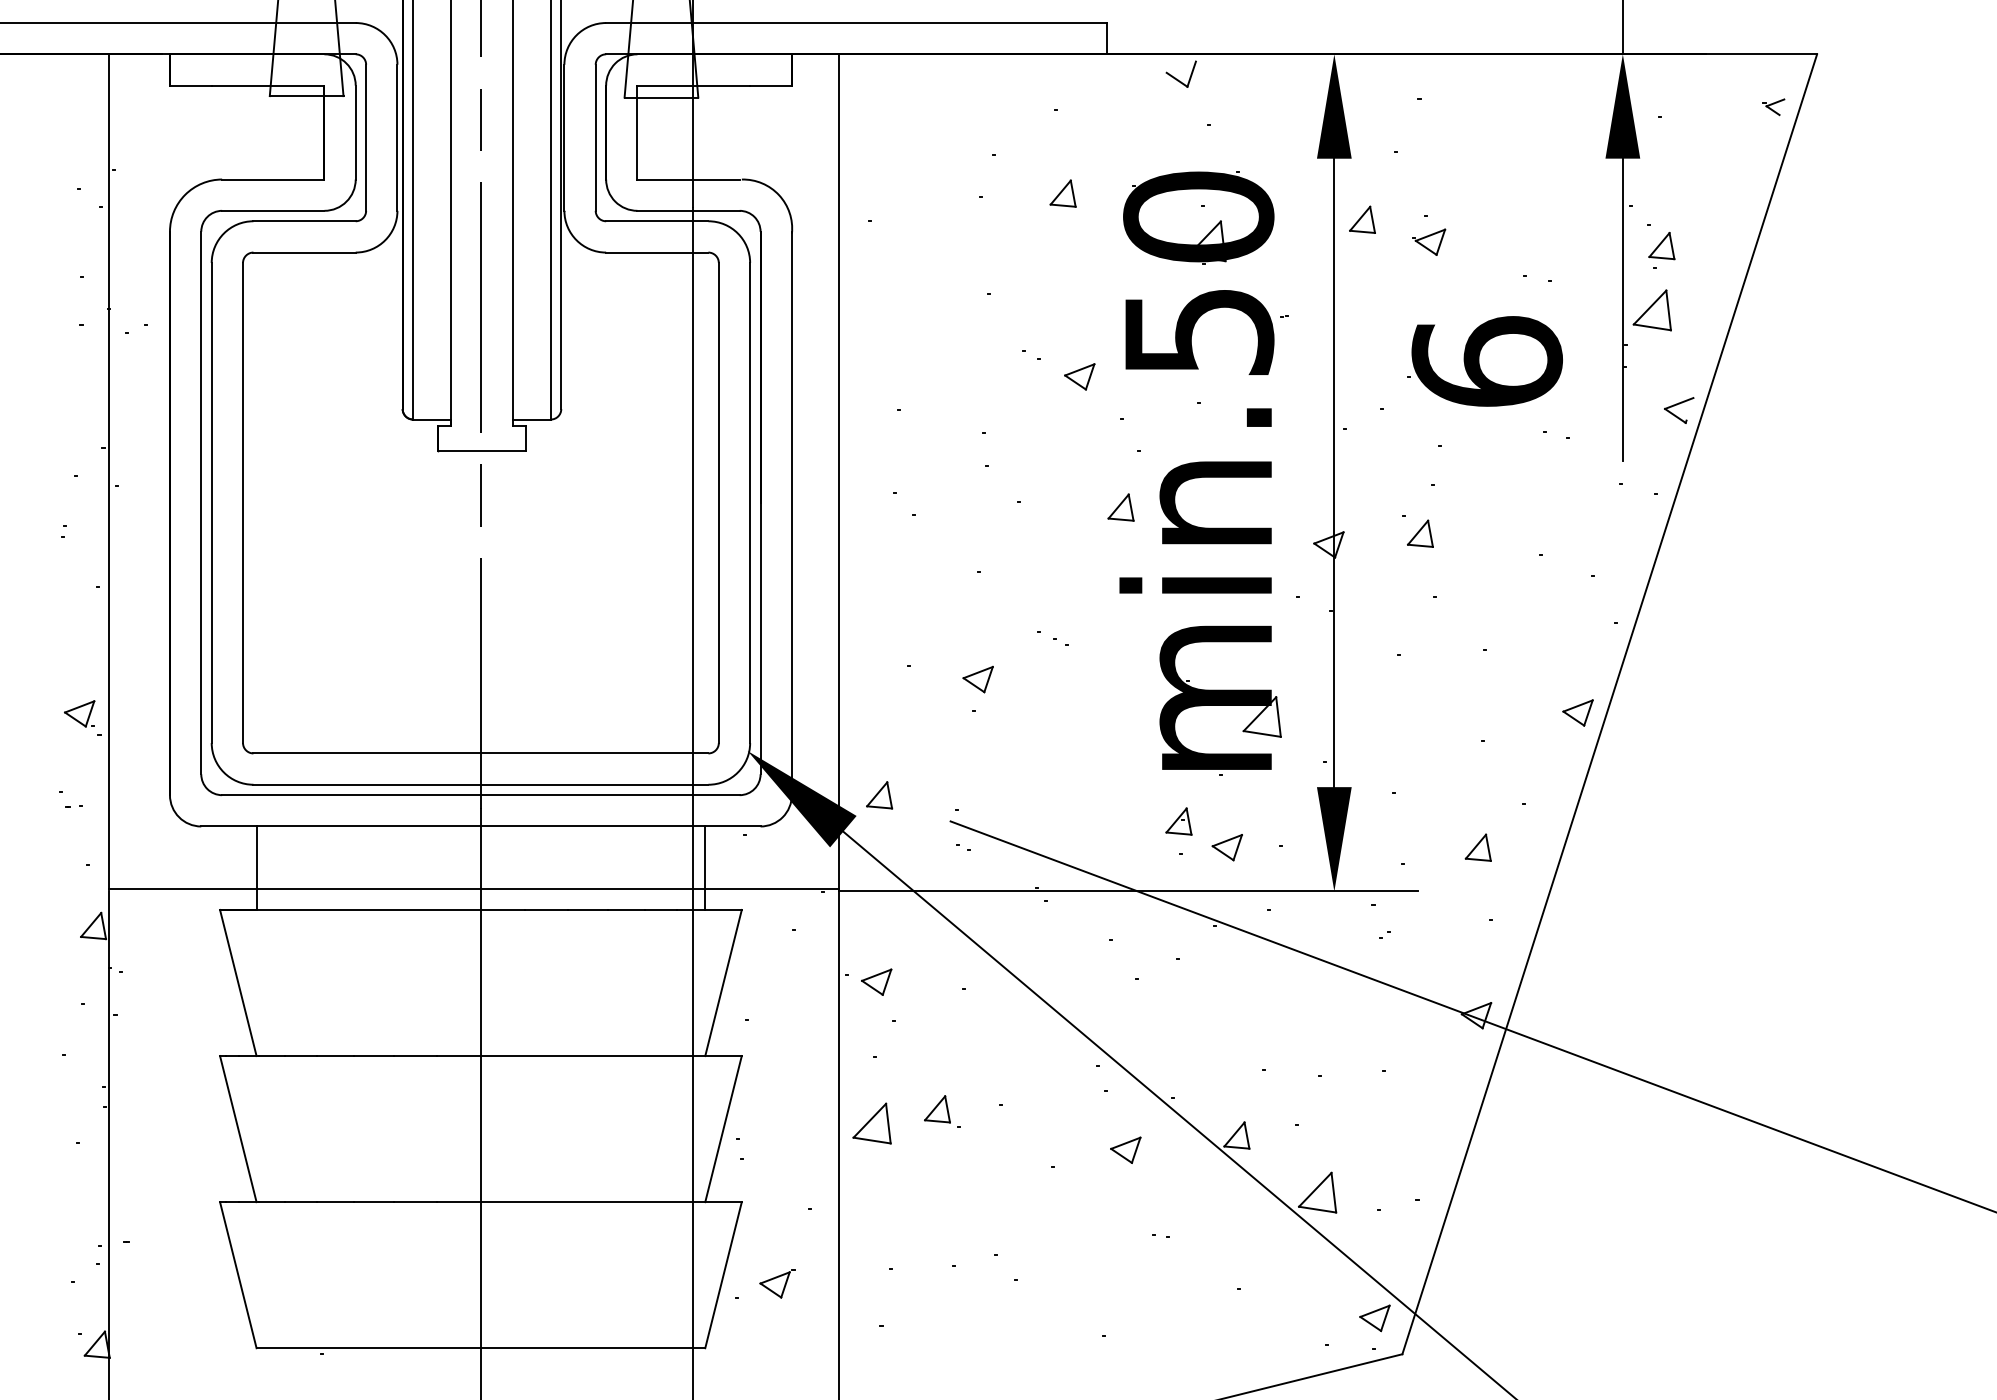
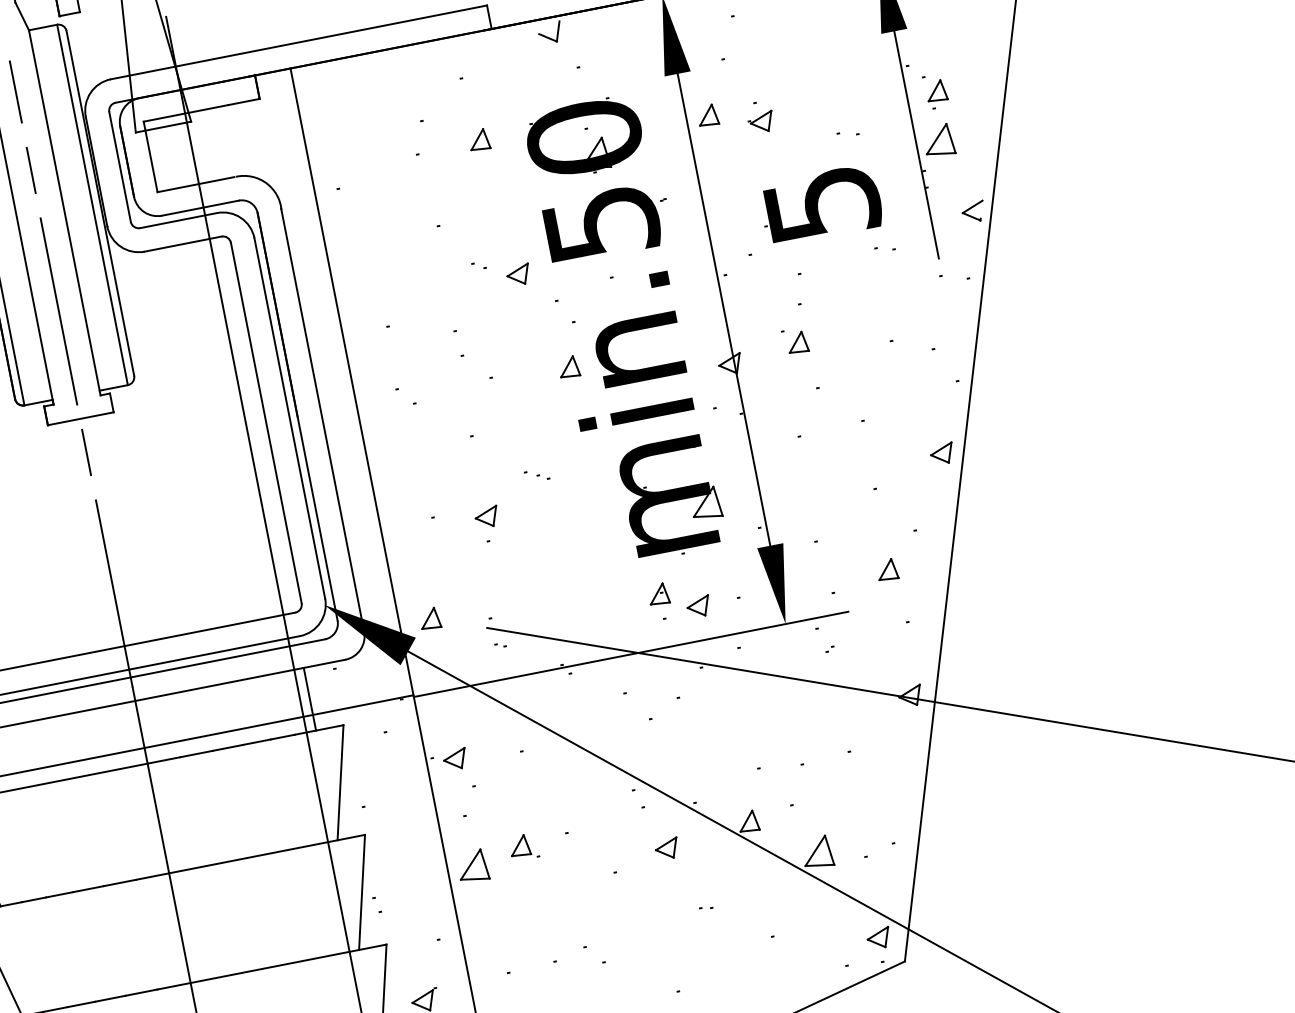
text: (1486, 361) -> (821, 203), 6 -> 5

